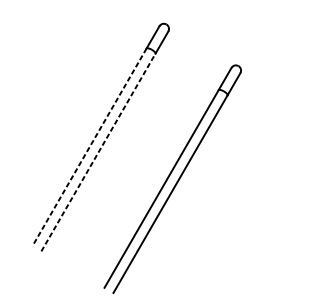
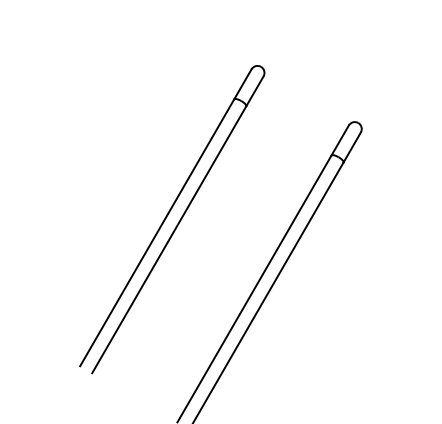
line: (89, 147) -> (156, 233), dashed -> solid
line: (98, 152) -> (169, 239), dashed -> solid

